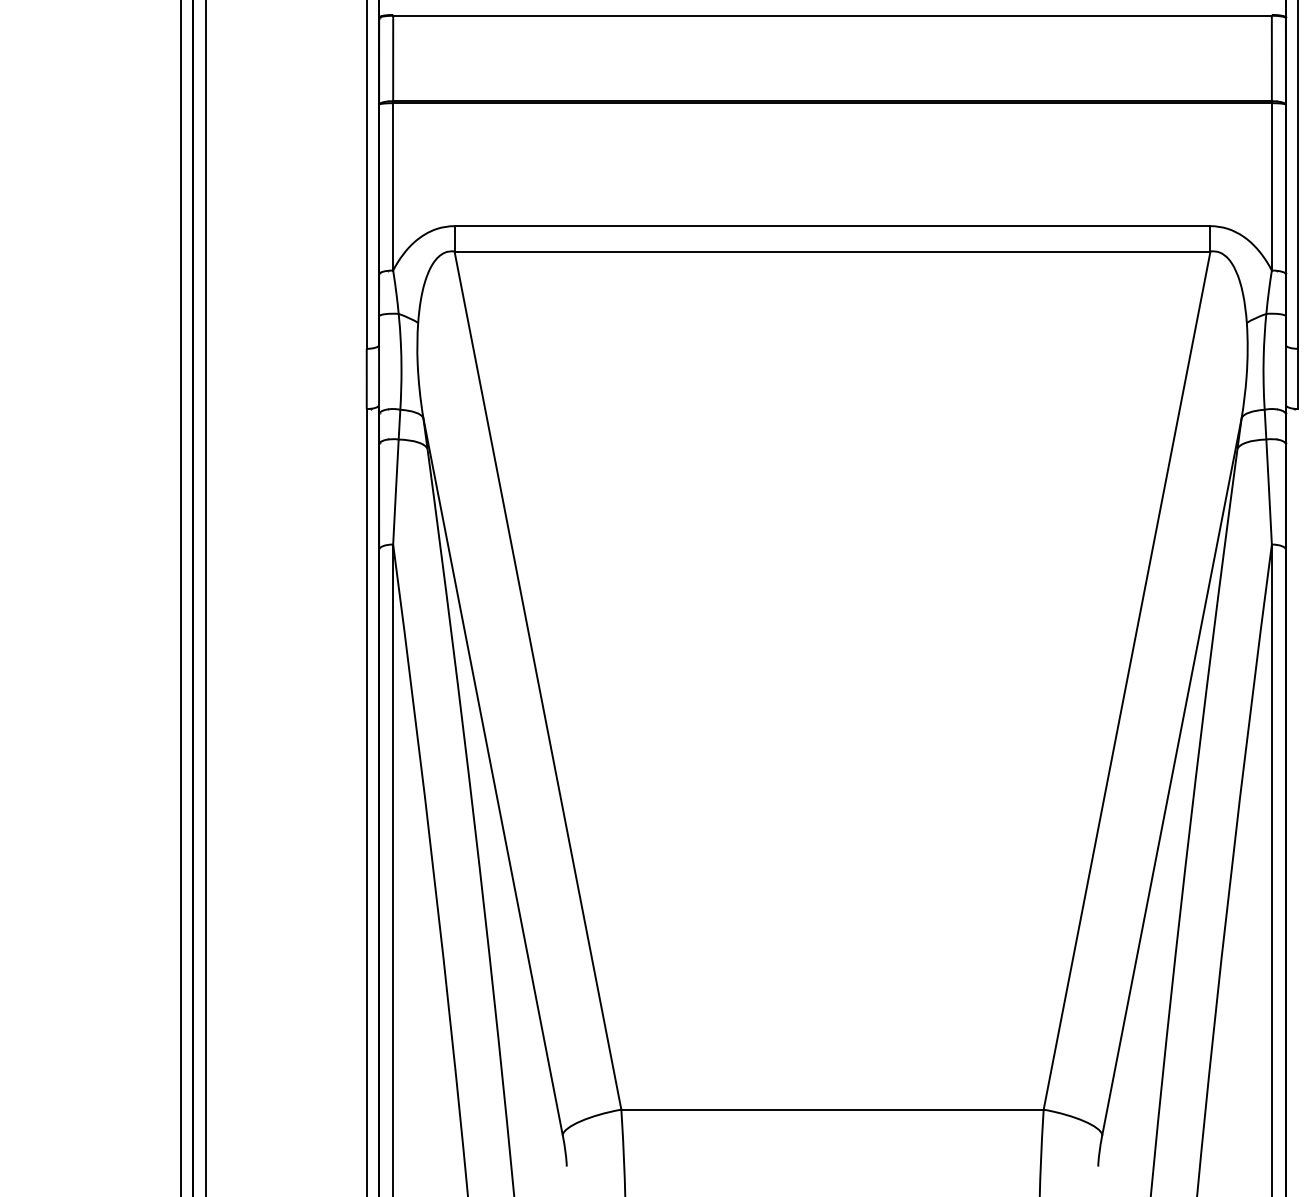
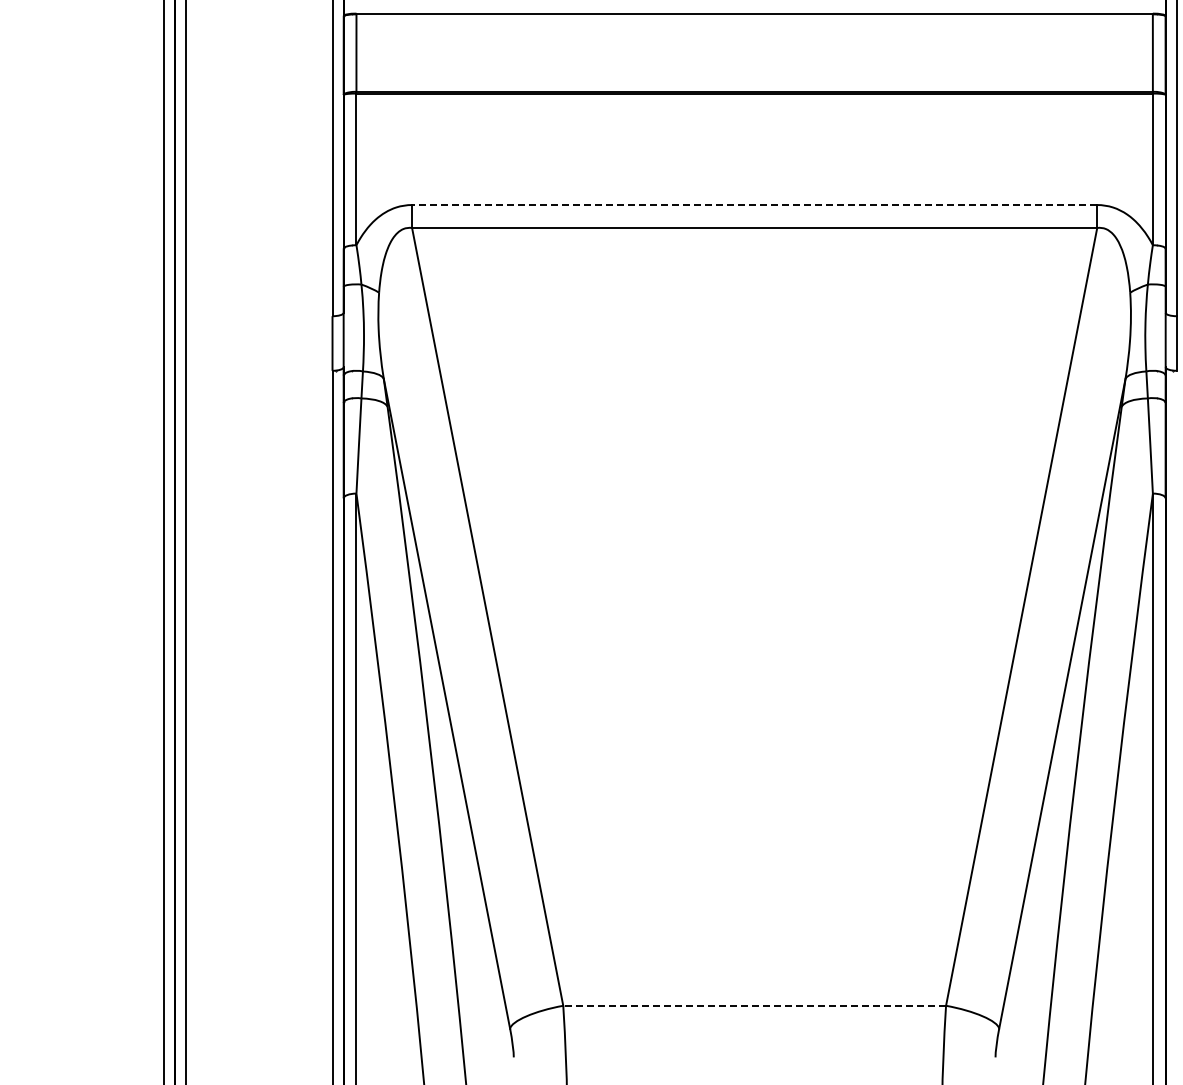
line: (832, 226) -> (754, 205), solid -> dashed
line: (832, 1109) -> (754, 1005), solid -> dashed

